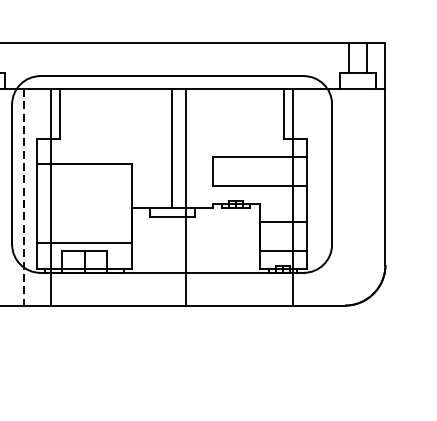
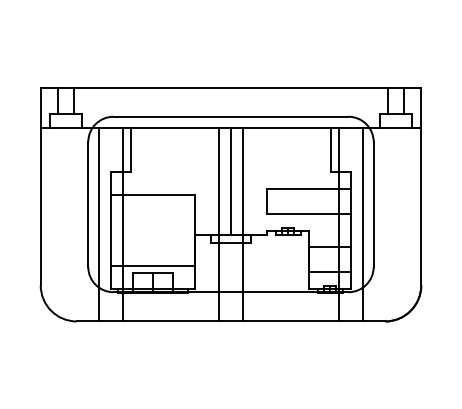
line: (23, 196) -> (98, 224), dashed -> solid
line: (158, 196) -> (218, 224), added
line: (320, 196) -> (363, 224), added

